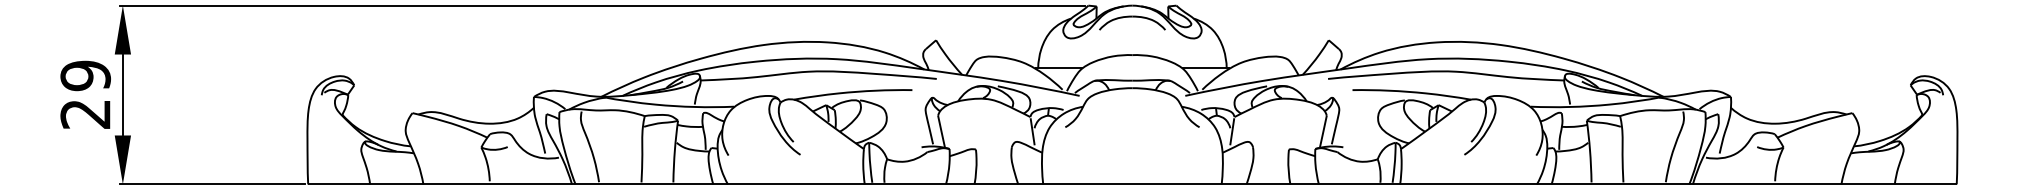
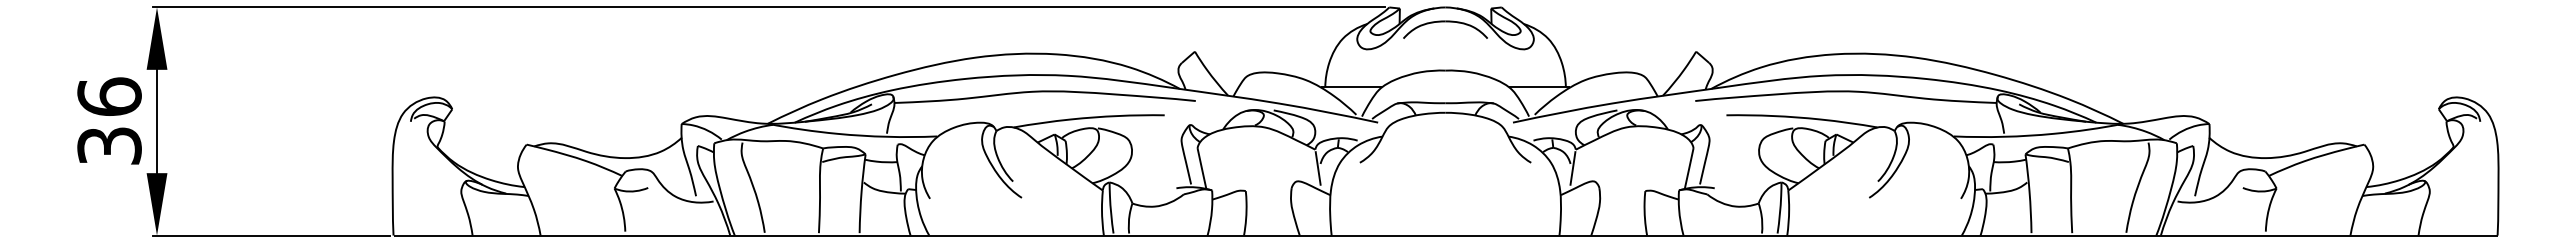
text: (85, 94) -> (109, 120), 29 -> 36

